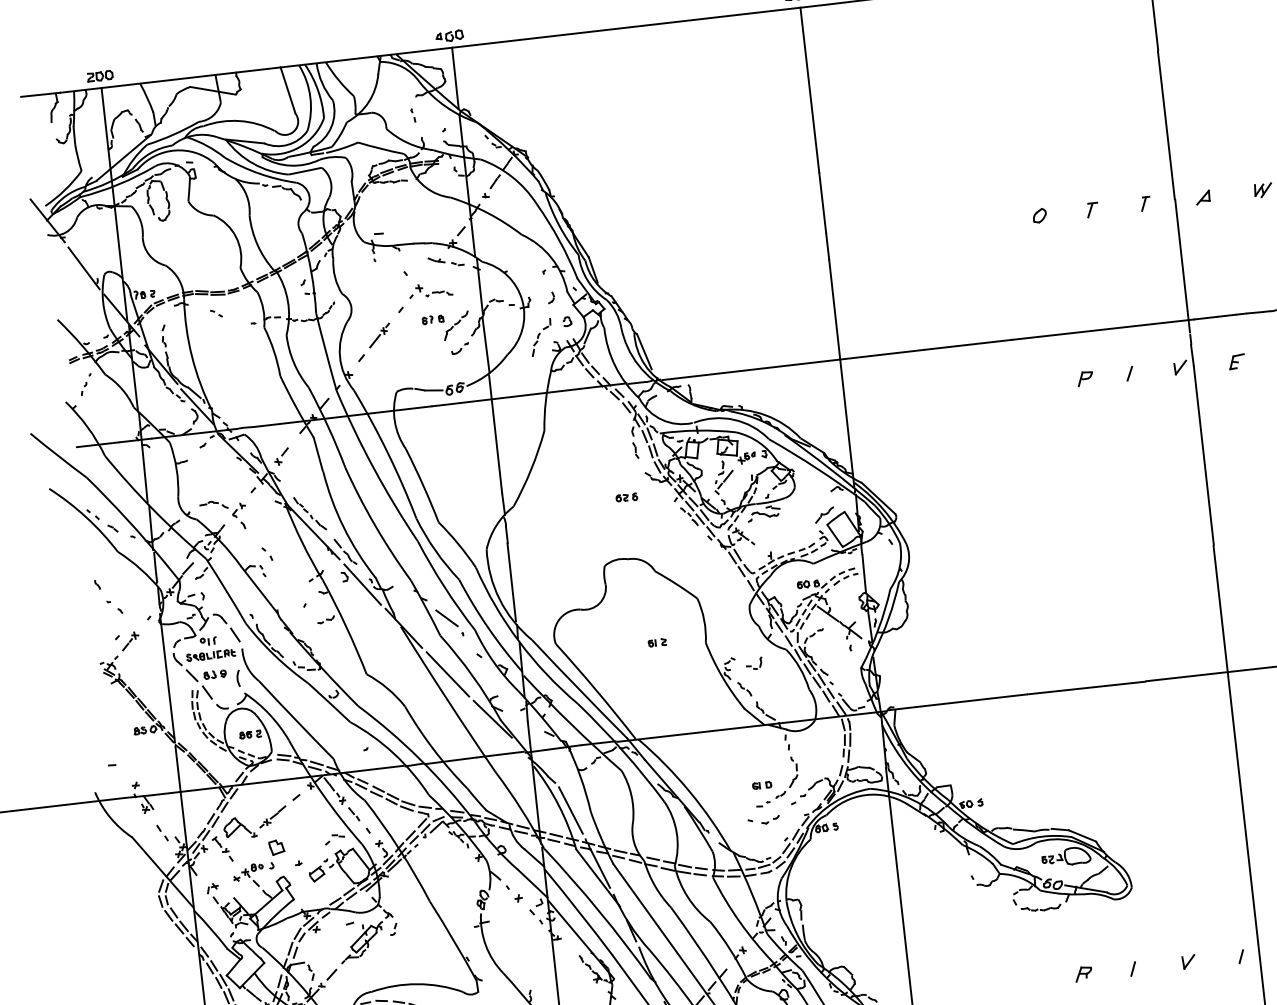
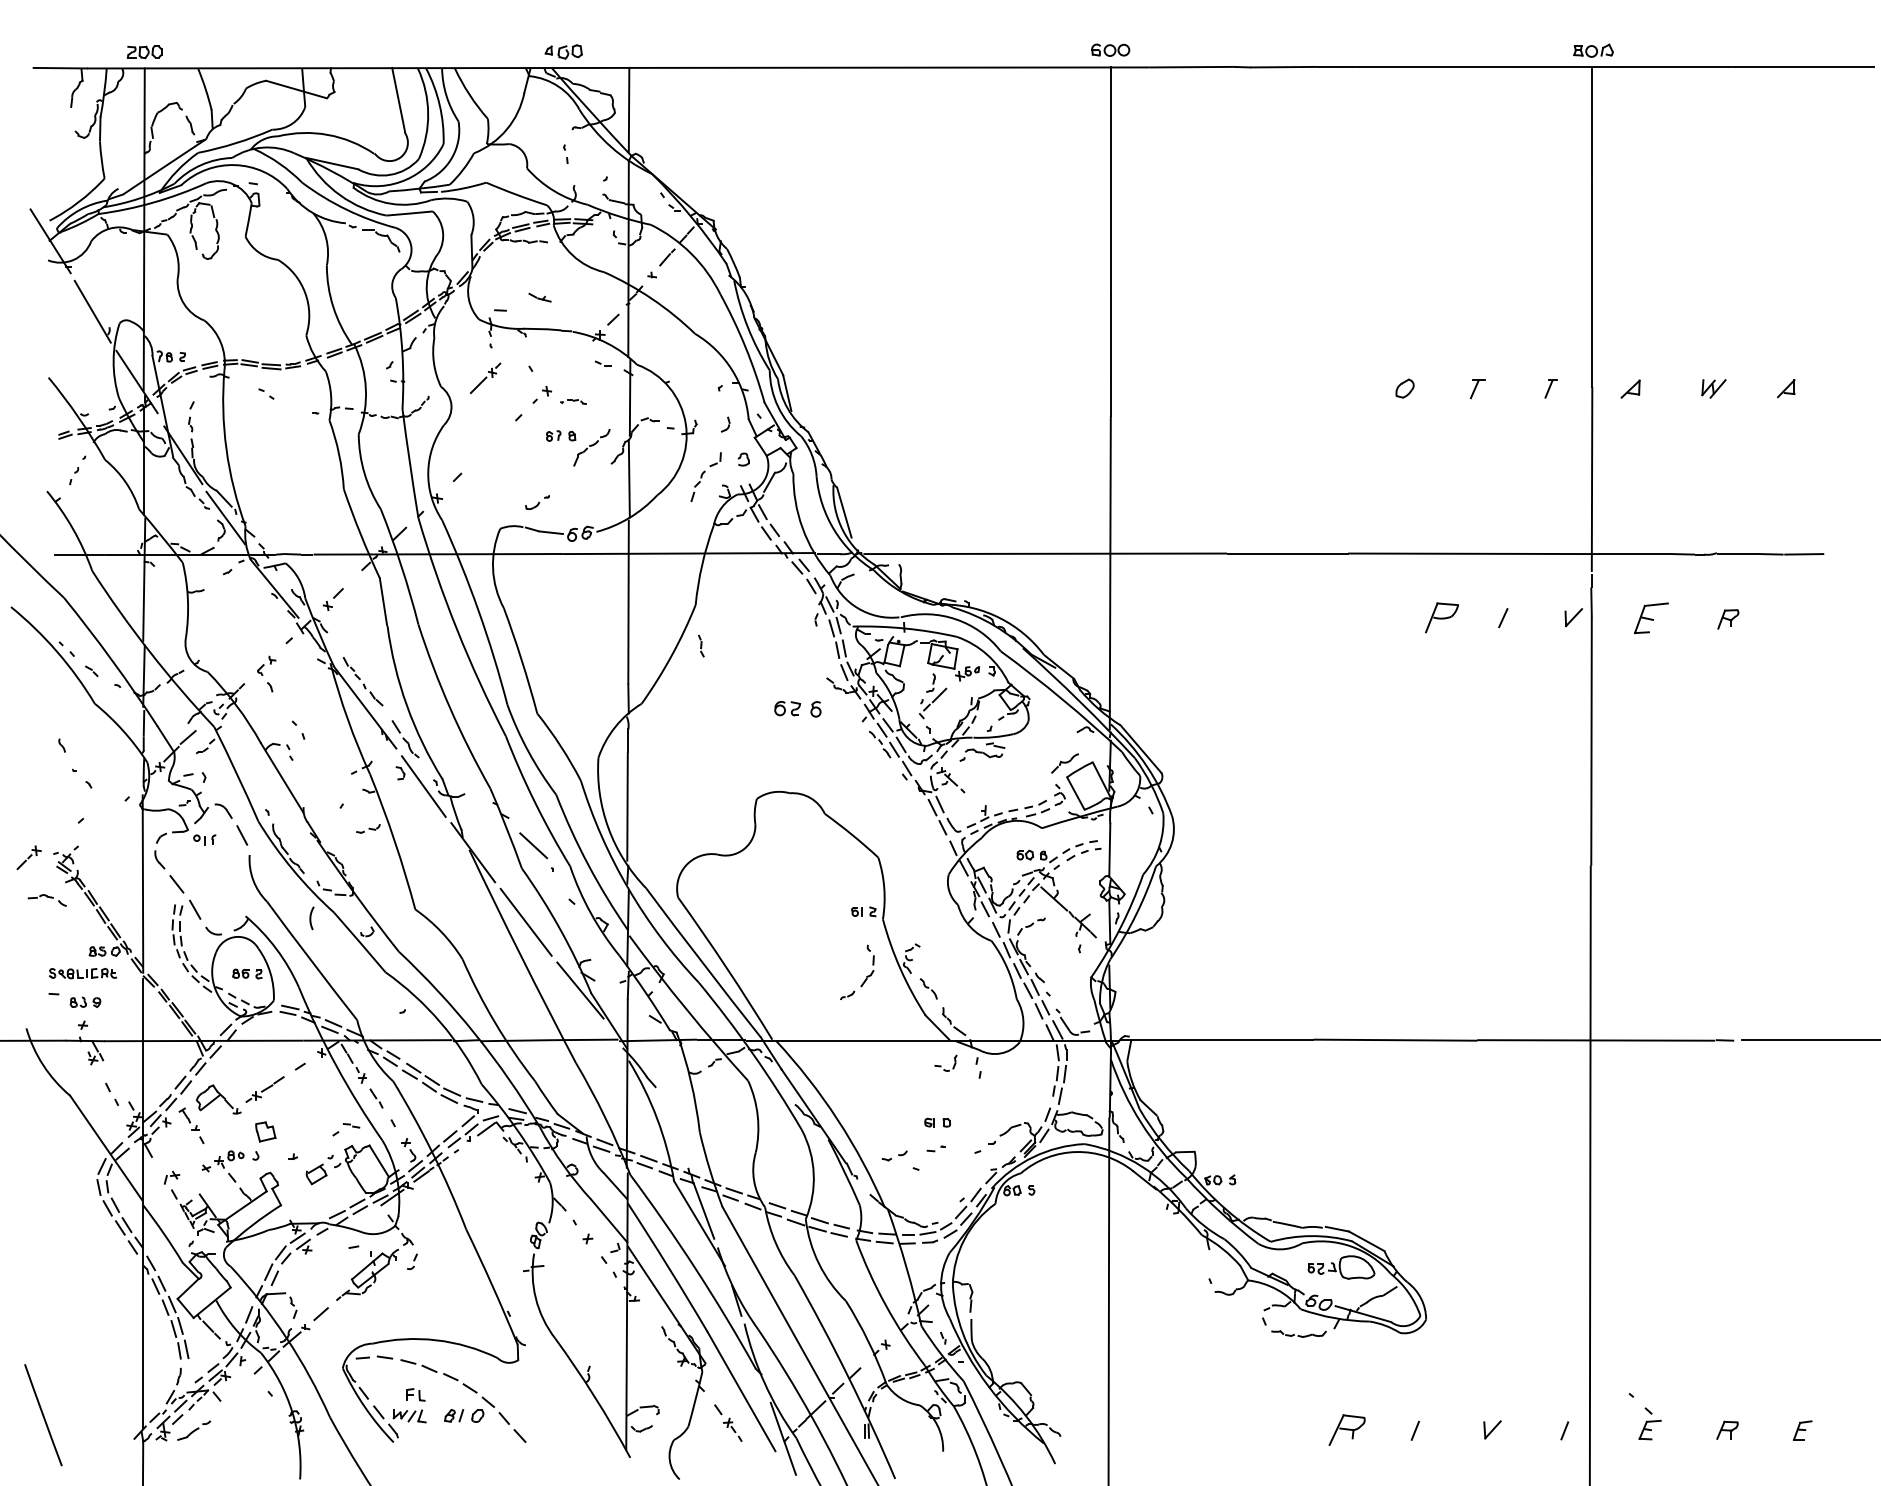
part: (449, 36) -> (563, 51), moved
part: (436, 260) -> (539, 297), moved
part: (439, 293) -> (573, 401), size x0.7
part: (379, 334) -> (485, 377), moved
part: (460, 348) -> (537, 502), moved
part: (1237, 361) -> (1651, 618), size x1.6
part: (1085, 379) -> (1441, 618), size x1.6
part: (635, 450) -> (701, 645), moved
part: (626, 497) -> (797, 708), size x1.6
part: (213, 505) -> (46, 900), moved
part: (129, 641) -> (28, 857), moved
part: (657, 642) -> (863, 911), moved
part: (211, 655) -> (83, 973), moved
part: (753, 663) -> (945, 1062), moved
part: (215, 673) -> (85, 1001), moved
arc: (238, 678) -> (311, 918), moved
part: (792, 779) -> (866, 976), moved
line: (570, 810) -> (672, 1126), removed
part: (770, 819) -> (894, 1155), moved
part: (1083, 973) -> (1346, 1429), size x1.6

